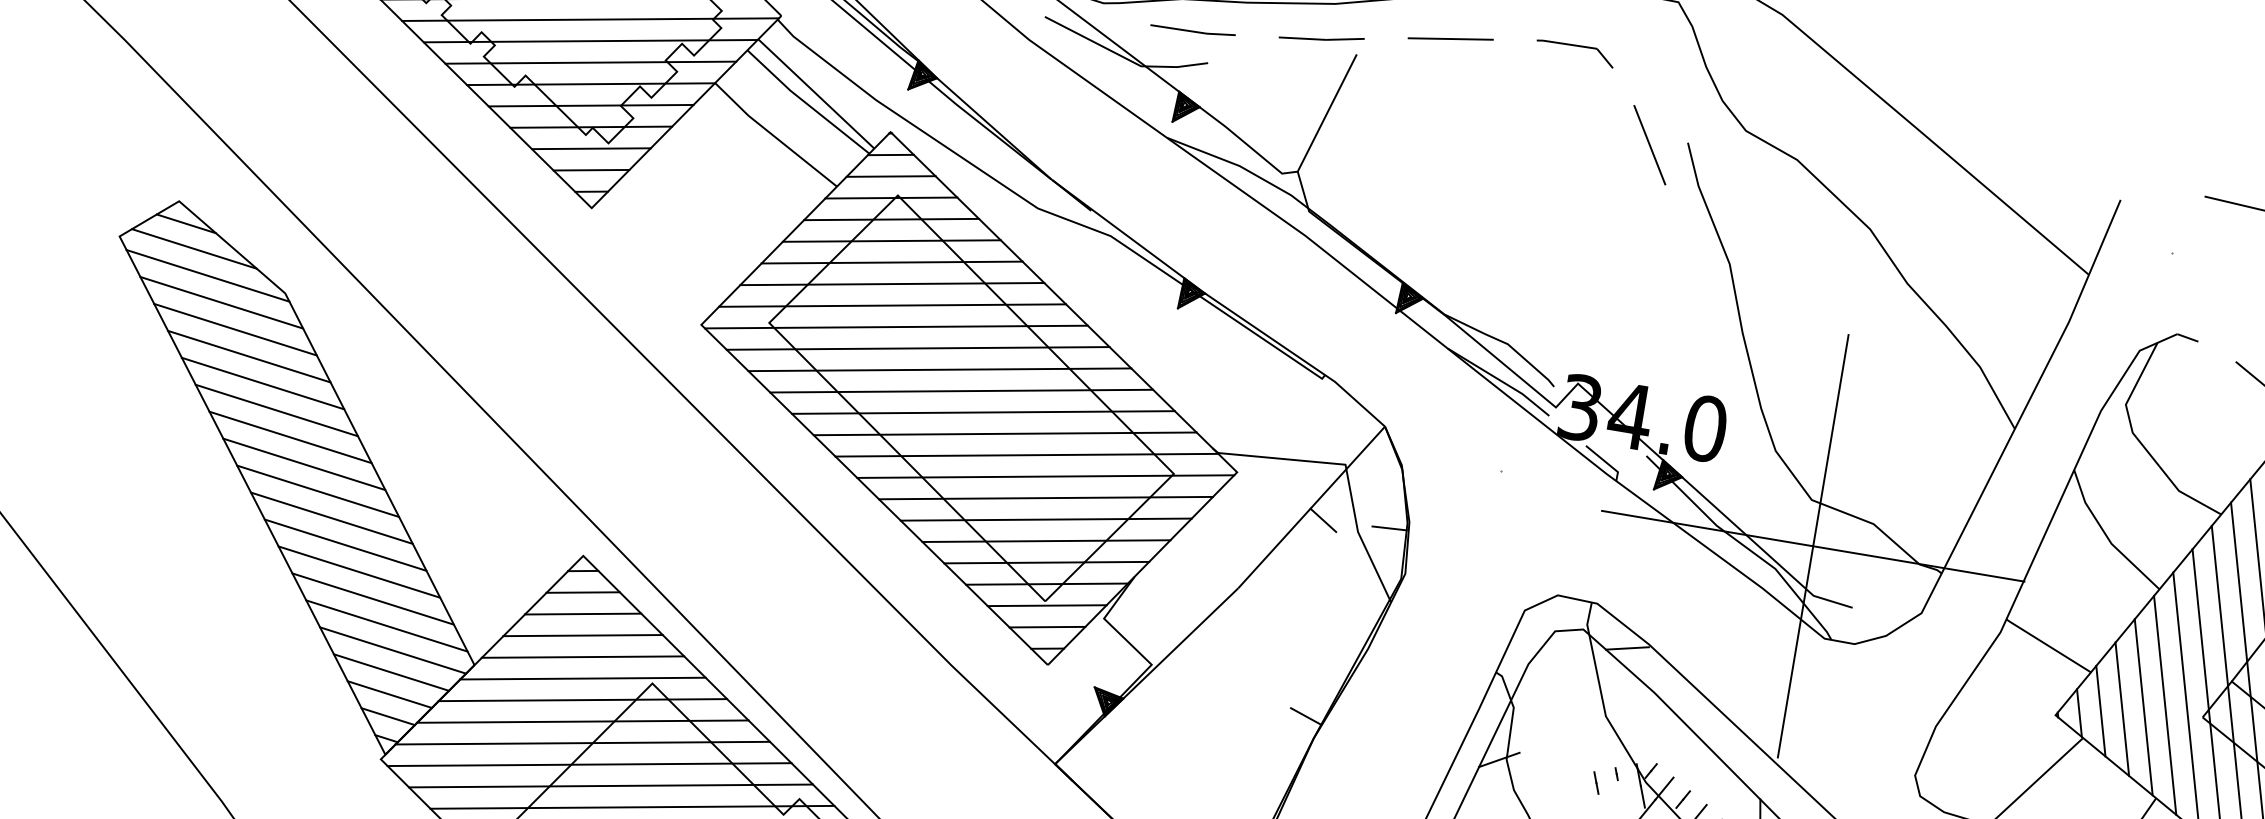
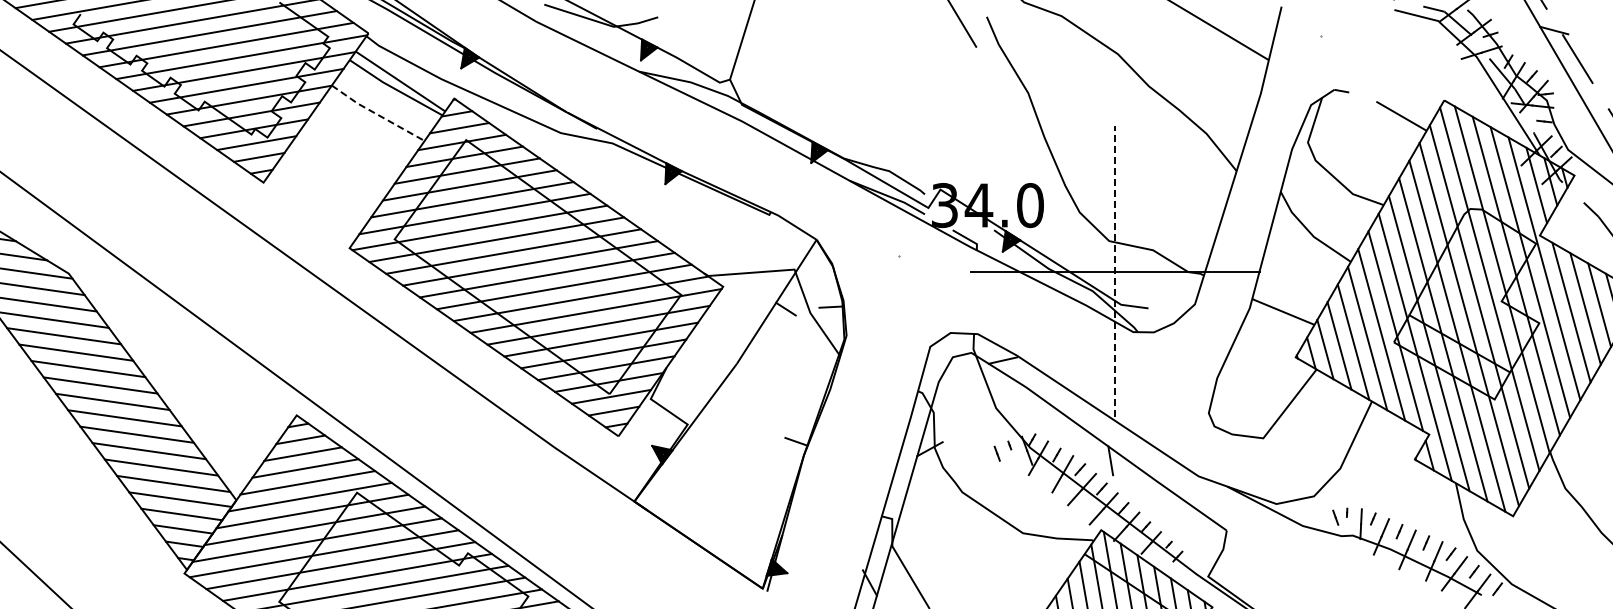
line: (773, 136) -> (376, 114), solid -> dashed
line: (1813, 545) -> (1115, 271), solid -> dashed

